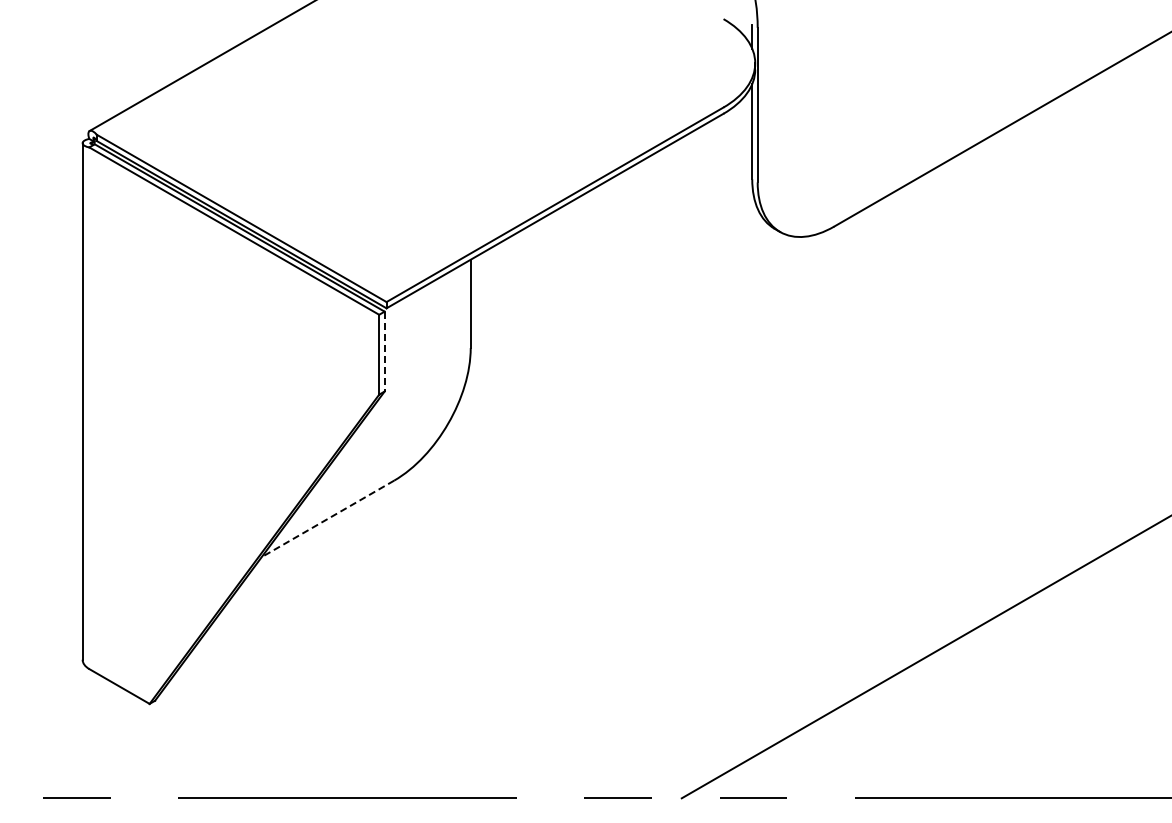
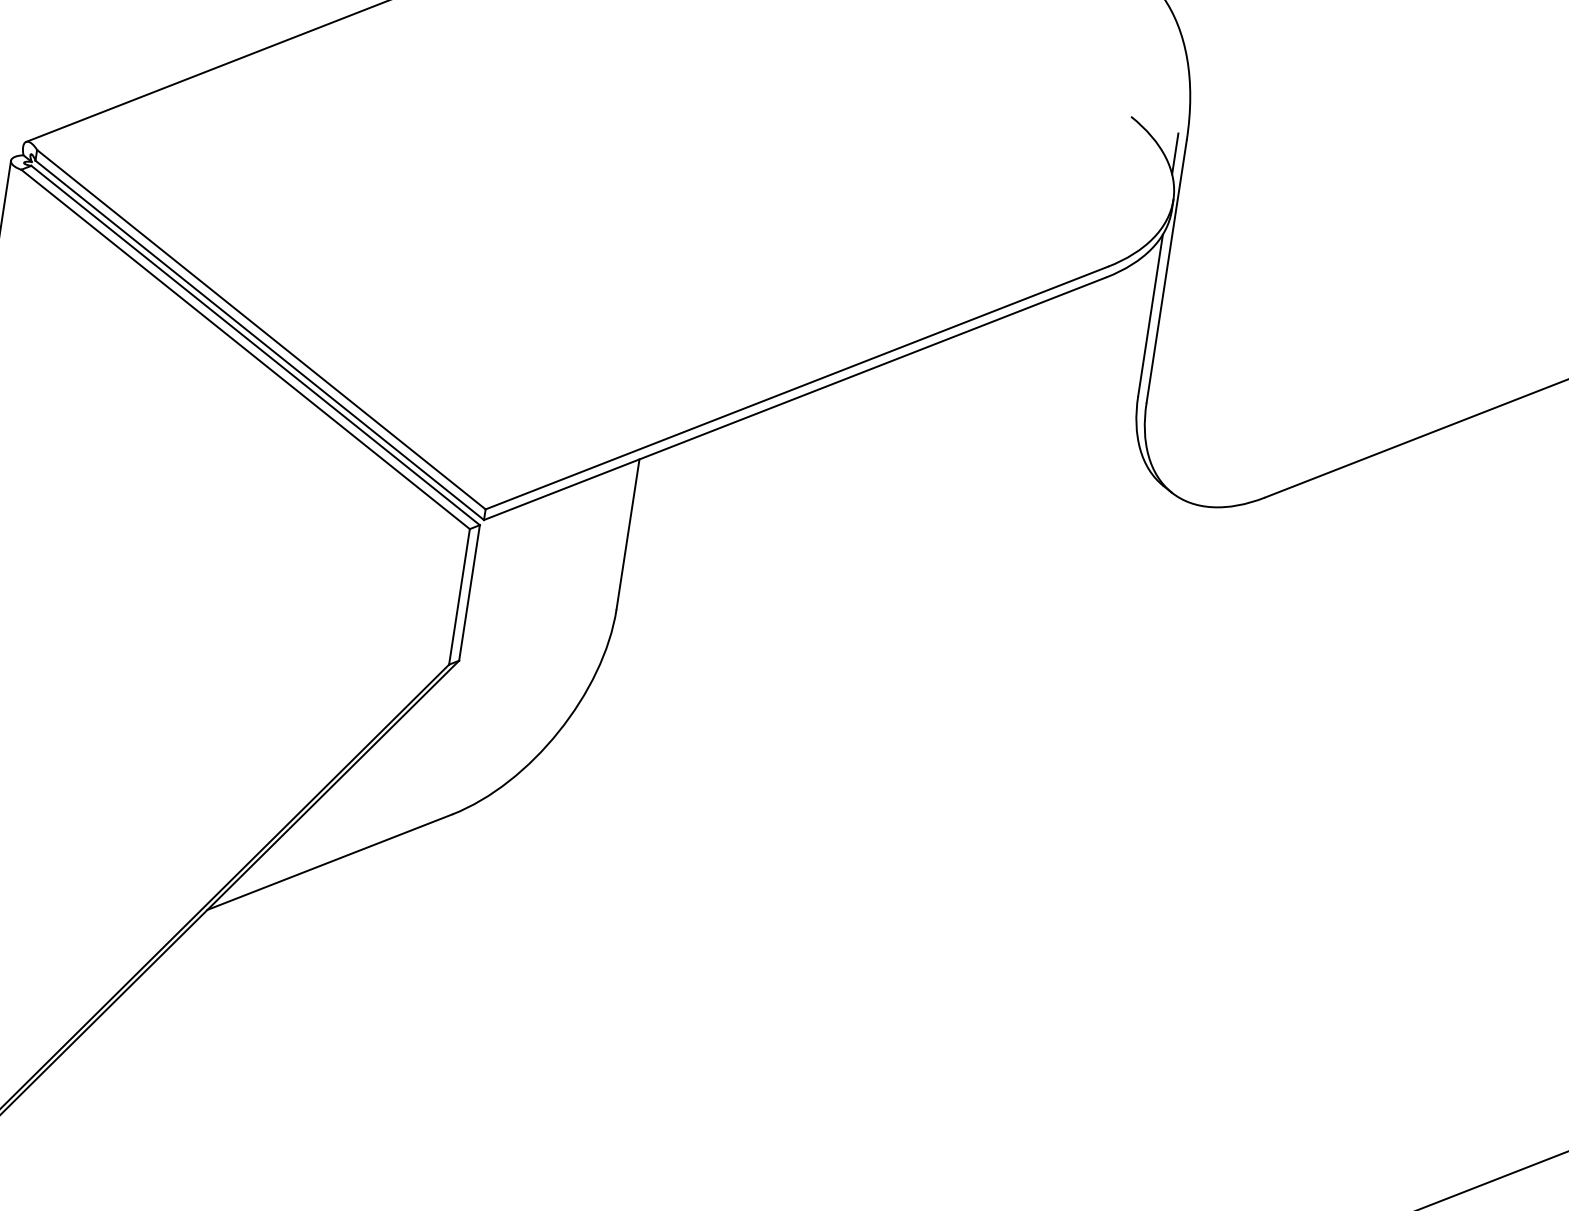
line: (384, 351) -> (469, 592), dashed -> solid
line: (327, 519) -> (328, 863), dashed -> solid

